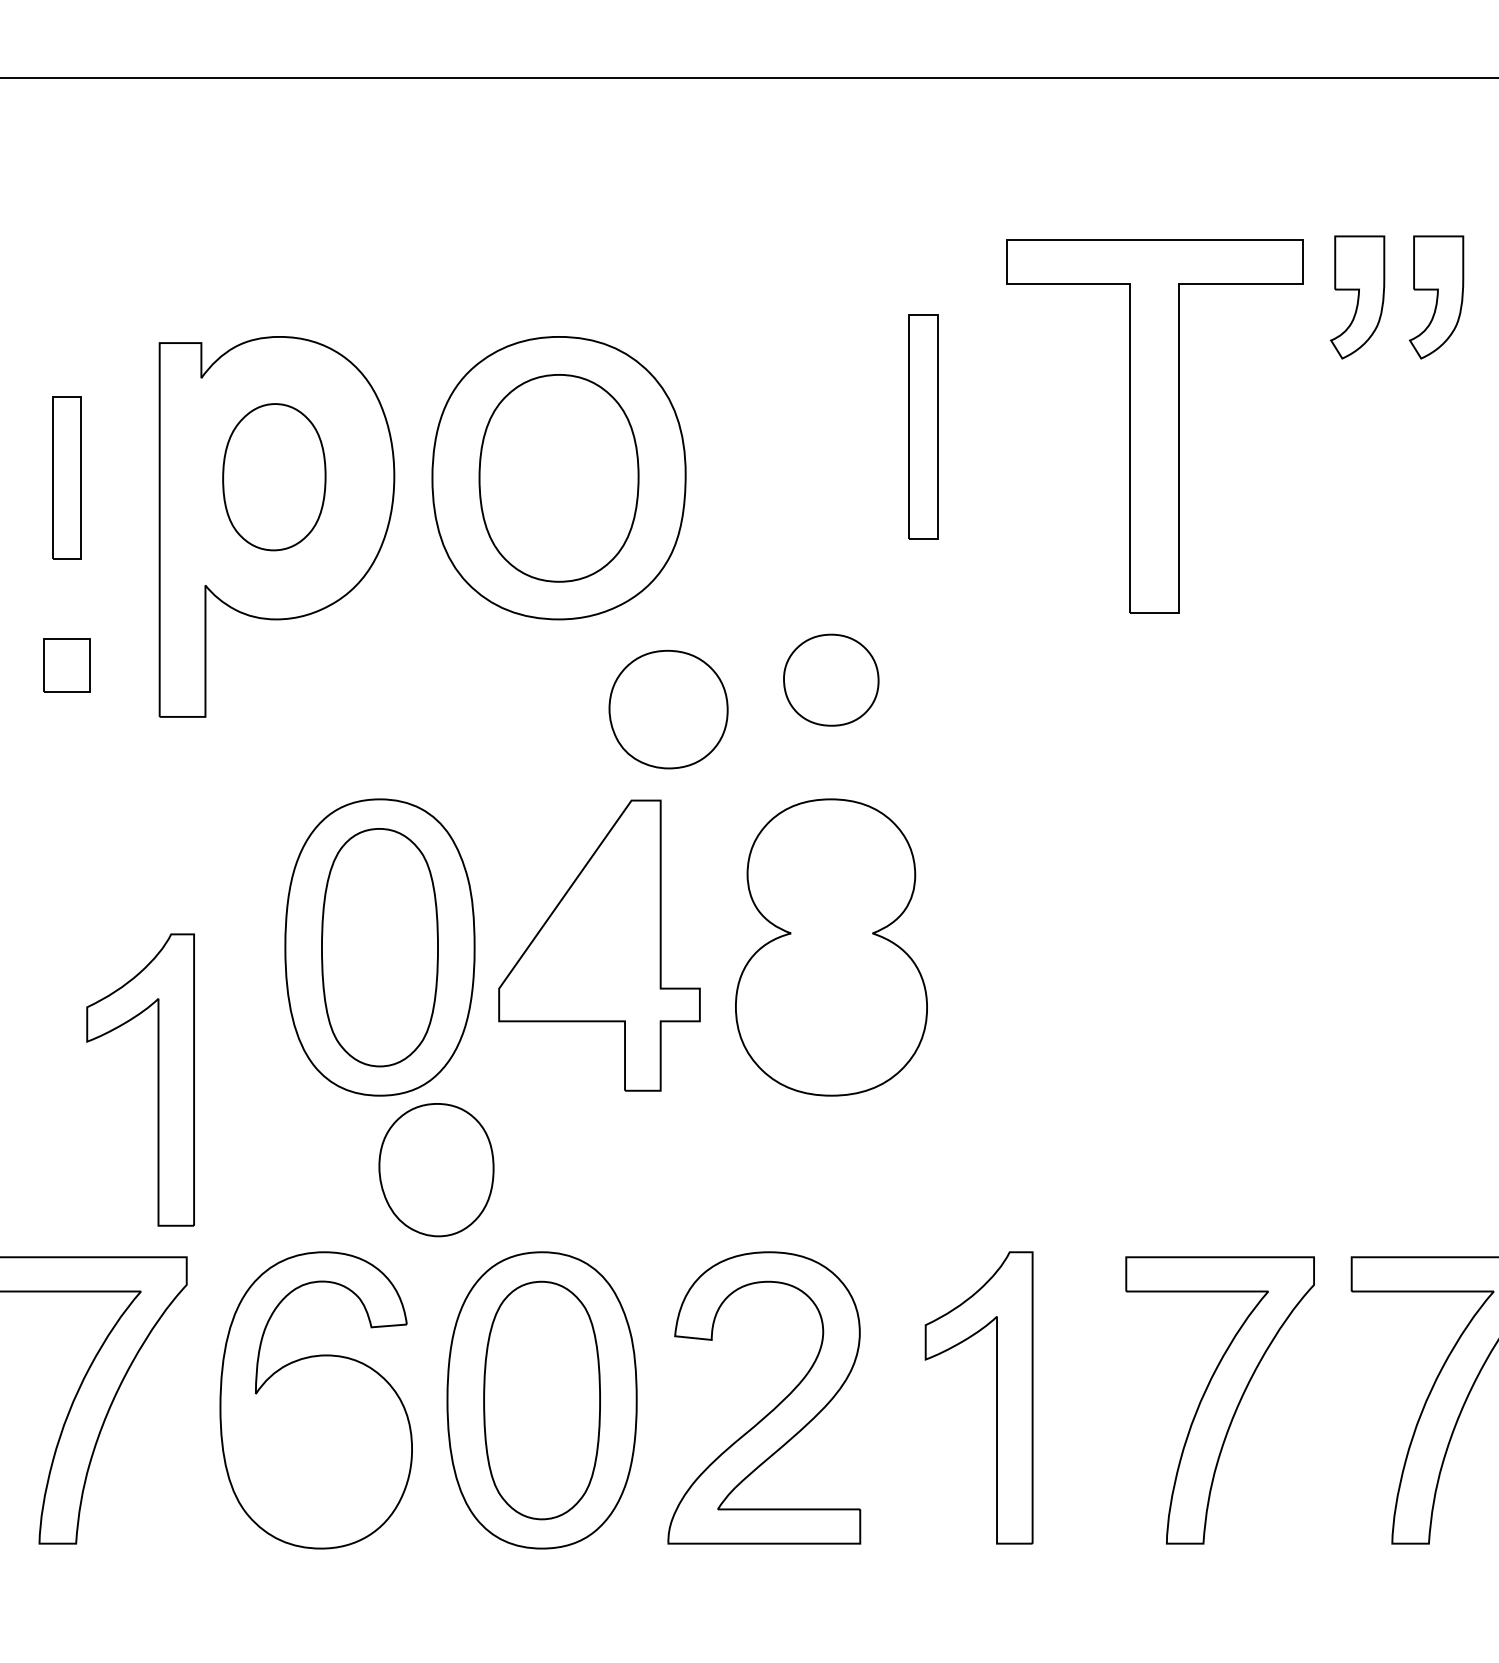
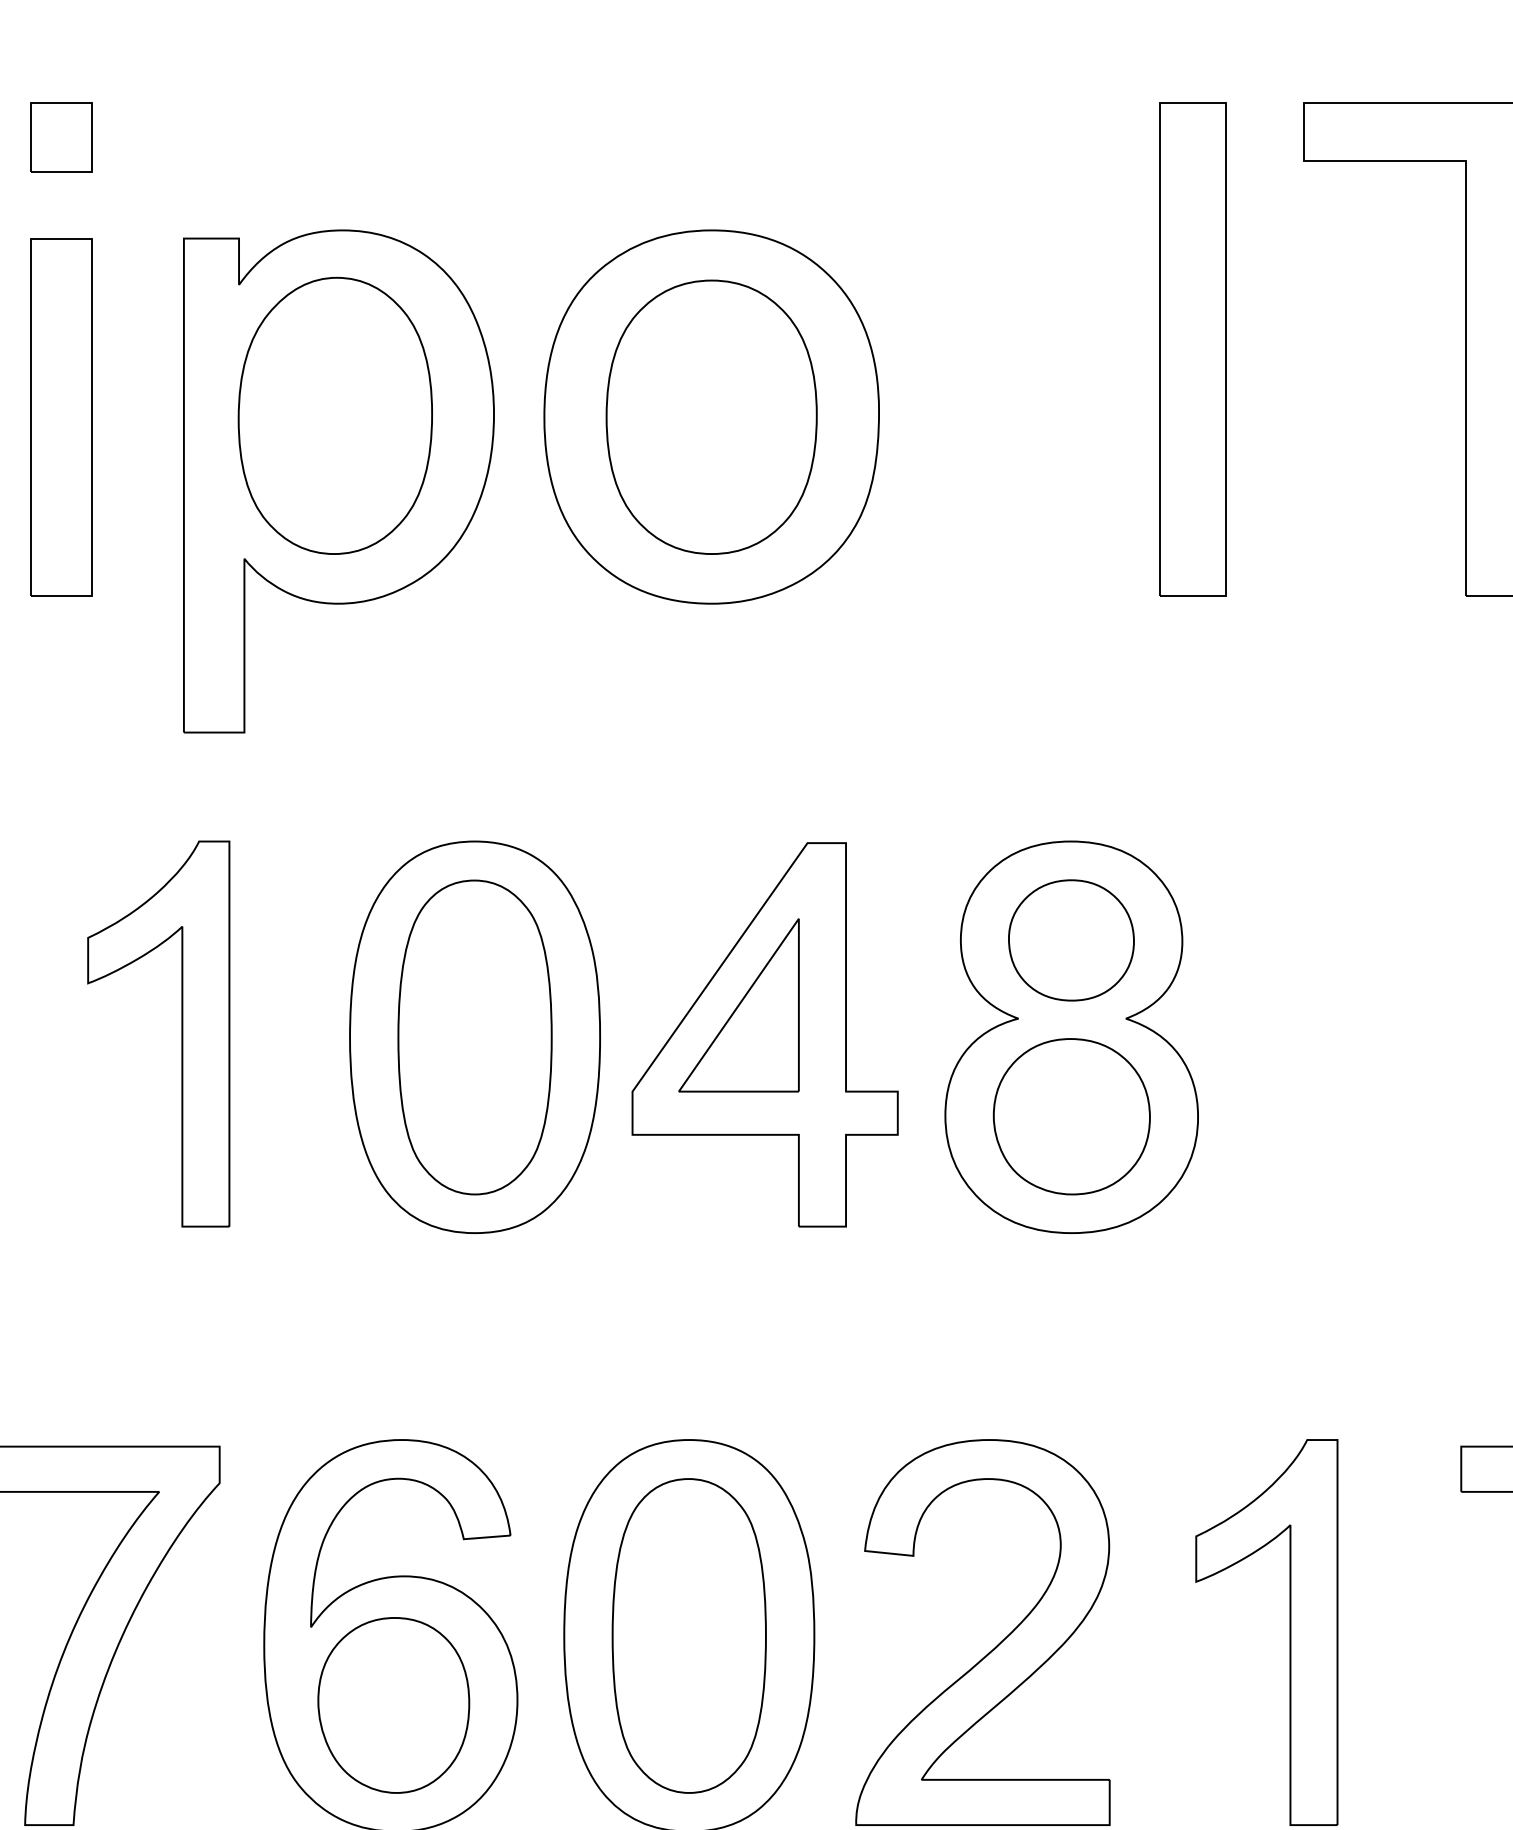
part: (923, 426) -> (1193, 348), size x1.67
part: (274, 476) -> (335, 414), size x1.43
part: (66, 477) -> (60, 416), size x1.67
part: (66, 665) -> (60, 137), moved
part: (831, 679) -> (1071, 939), moved
part: (668, 709) -> (1071, 1116), moved
part: (579, 923) -> (738, 1005), added
part: (157, 1079) -> (181, 1033), moved
part: (436, 1170) -> (393, 1705), moved

